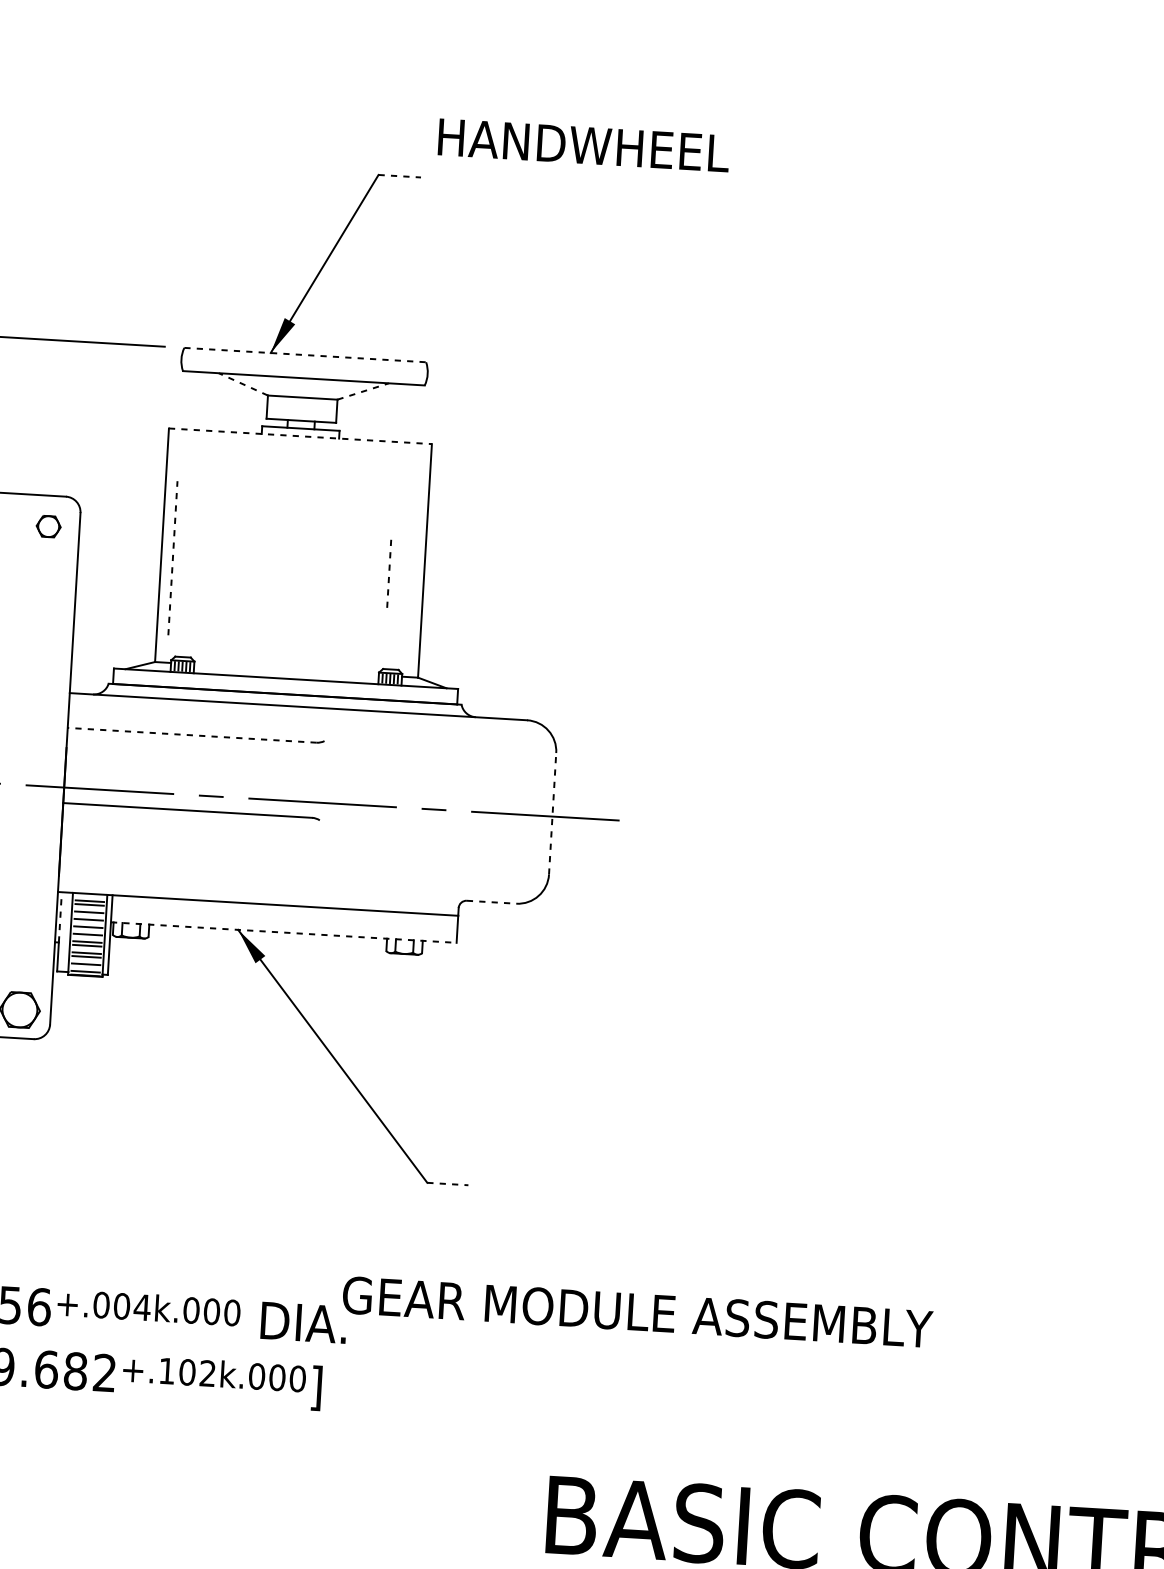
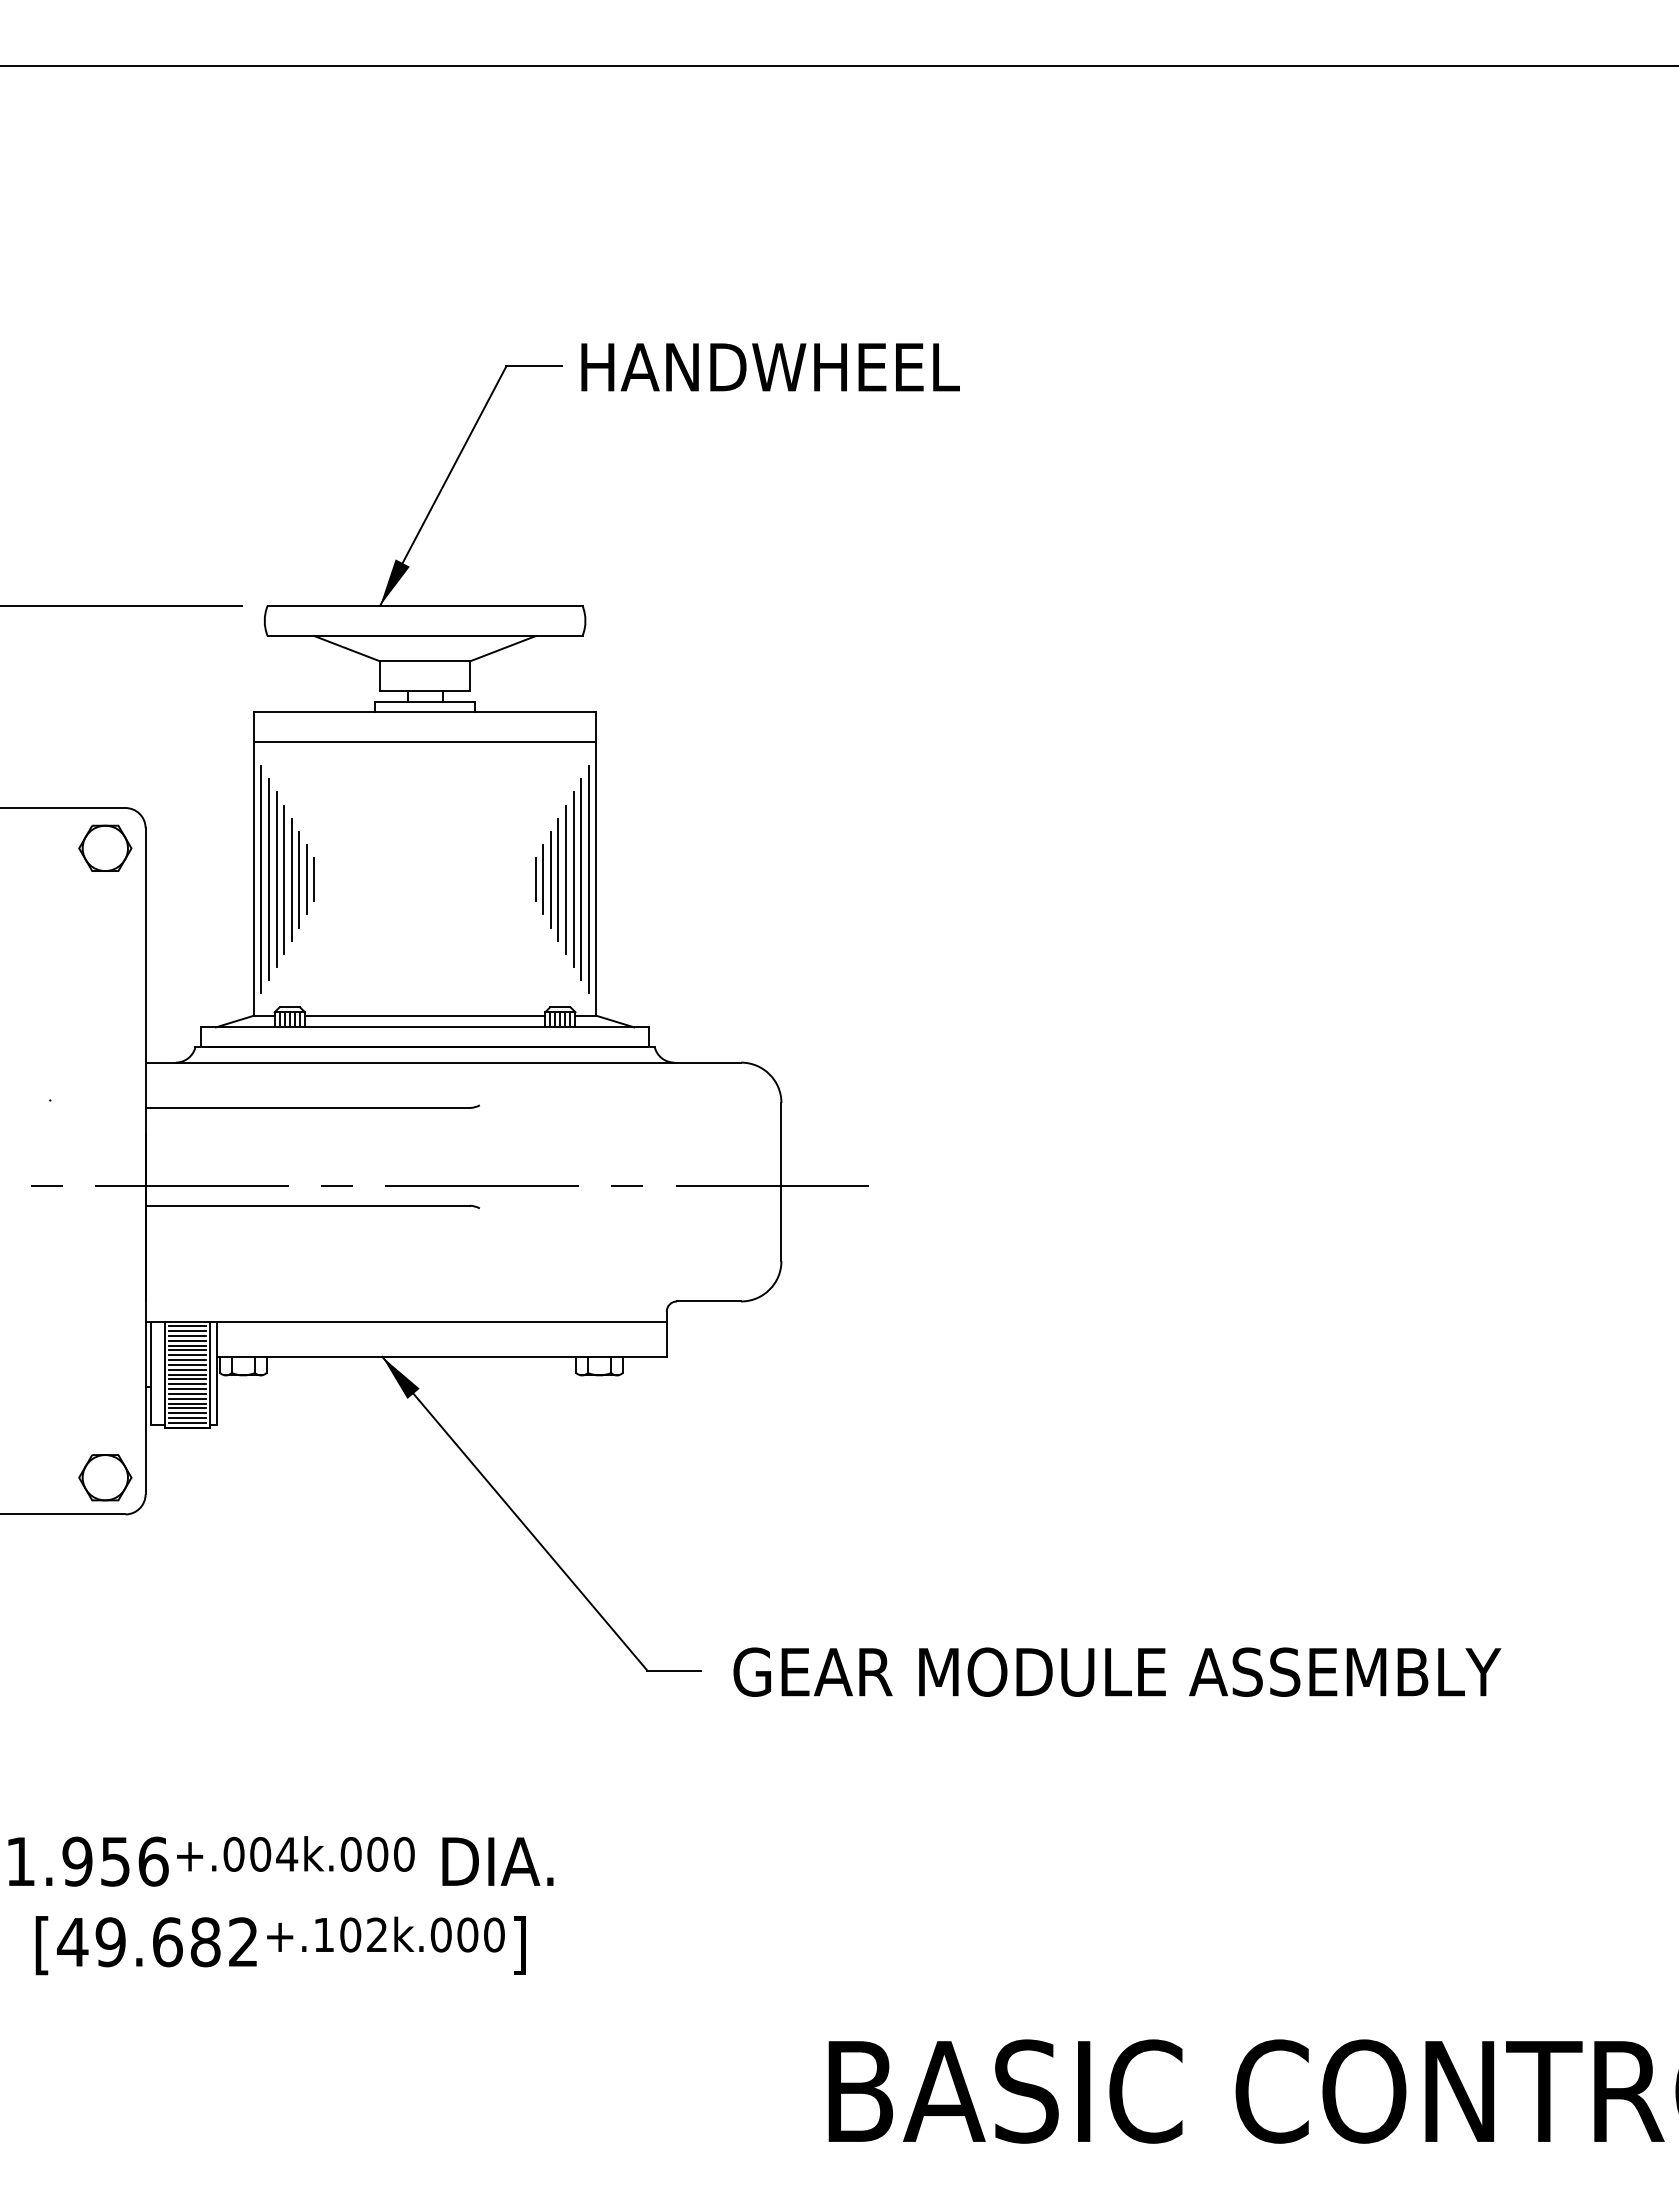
text: (583, 145) -> (770, 367), moved
line: (399, 176) -> (533, 366), dashed -> solid
line: (305, 354) -> (425, 605), dashed -> solid
line: (242, 384) -> (346, 648), dashed -> solid
line: (363, 391) -> (503, 648), dashed -> solid
line: (300, 436) -> (425, 711), dashed -> solid
line: (298, 459) -> (424, 741), added
part: (48, 526) -> (105, 847), size x1.67
line: (167, 557) -> (261, 879), added
line: (173, 558) -> (269, 879), dashed -> solid
line: (178, 558) -> (276, 879), added
line: (184, 558) -> (284, 879), added
line: (190, 559) -> (291, 879), added
line: (196, 559) -> (299, 879), added
line: (201, 559) -> (306, 879), added
line: (207, 560) -> (314, 879), added
line: (377, 570) -> (535, 879), added
line: (383, 570) -> (543, 879), added
line: (389, 570) -> (550, 879), dashed -> solid
line: (395, 571) -> (558, 879), added
line: (401, 571) -> (566, 879), added
line: (406, 571) -> (573, 879), added
line: (412, 572) -> (581, 879), added
line: (418, 572) -> (588, 879), added
line: (286, 669) -> (424, 1015), added
line: (192, 734) -> (307, 1107), dashed -> solid
line: (552, 813) -> (781, 1181), dashed -> solid
line: (89, 897) -> (187, 1326), added
line: (491, 902) -> (709, 1301), dashed -> solid
line: (89, 908) -> (187, 1340), added
line: (88, 916) -> (187, 1350), added
line: (60, 917) -> (150, 1354), dashed -> solid
line: (88, 923) -> (187, 1360), added
line: (87, 930) -> (187, 1369), added
line: (284, 932) -> (442, 1356), dashed -> solid
line: (87, 938) -> (187, 1379), added
line: (86, 949) -> (187, 1393), added
line: (86, 960) -> (187, 1408), added
line: (85, 968) -> (187, 1418), added
line: (448, 1184) -> (674, 1670), dashed -> solid
text: (637, 1311) -> (1117, 1671), moved

